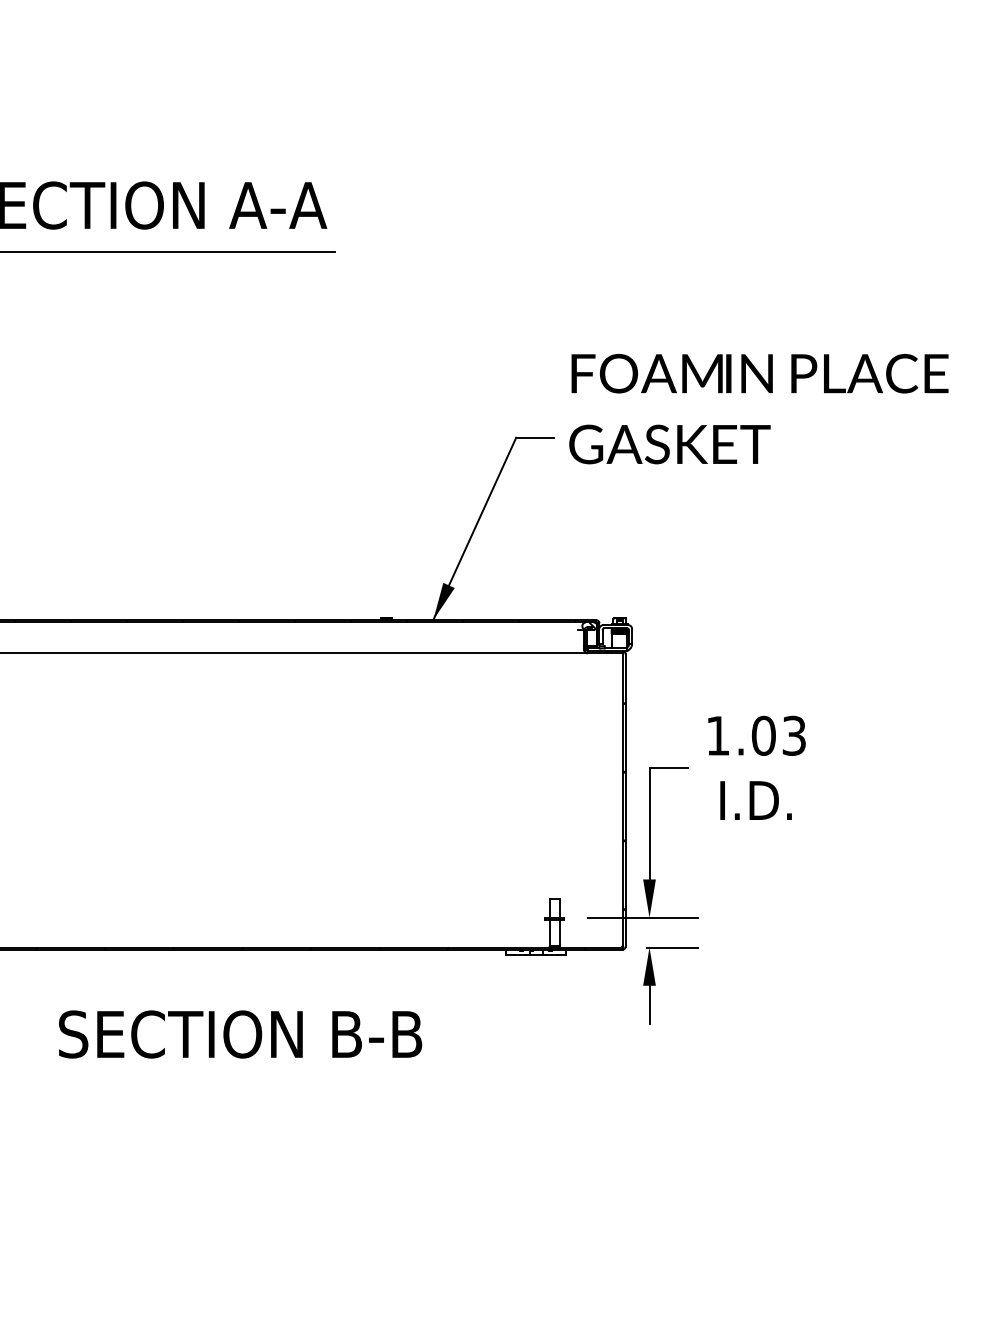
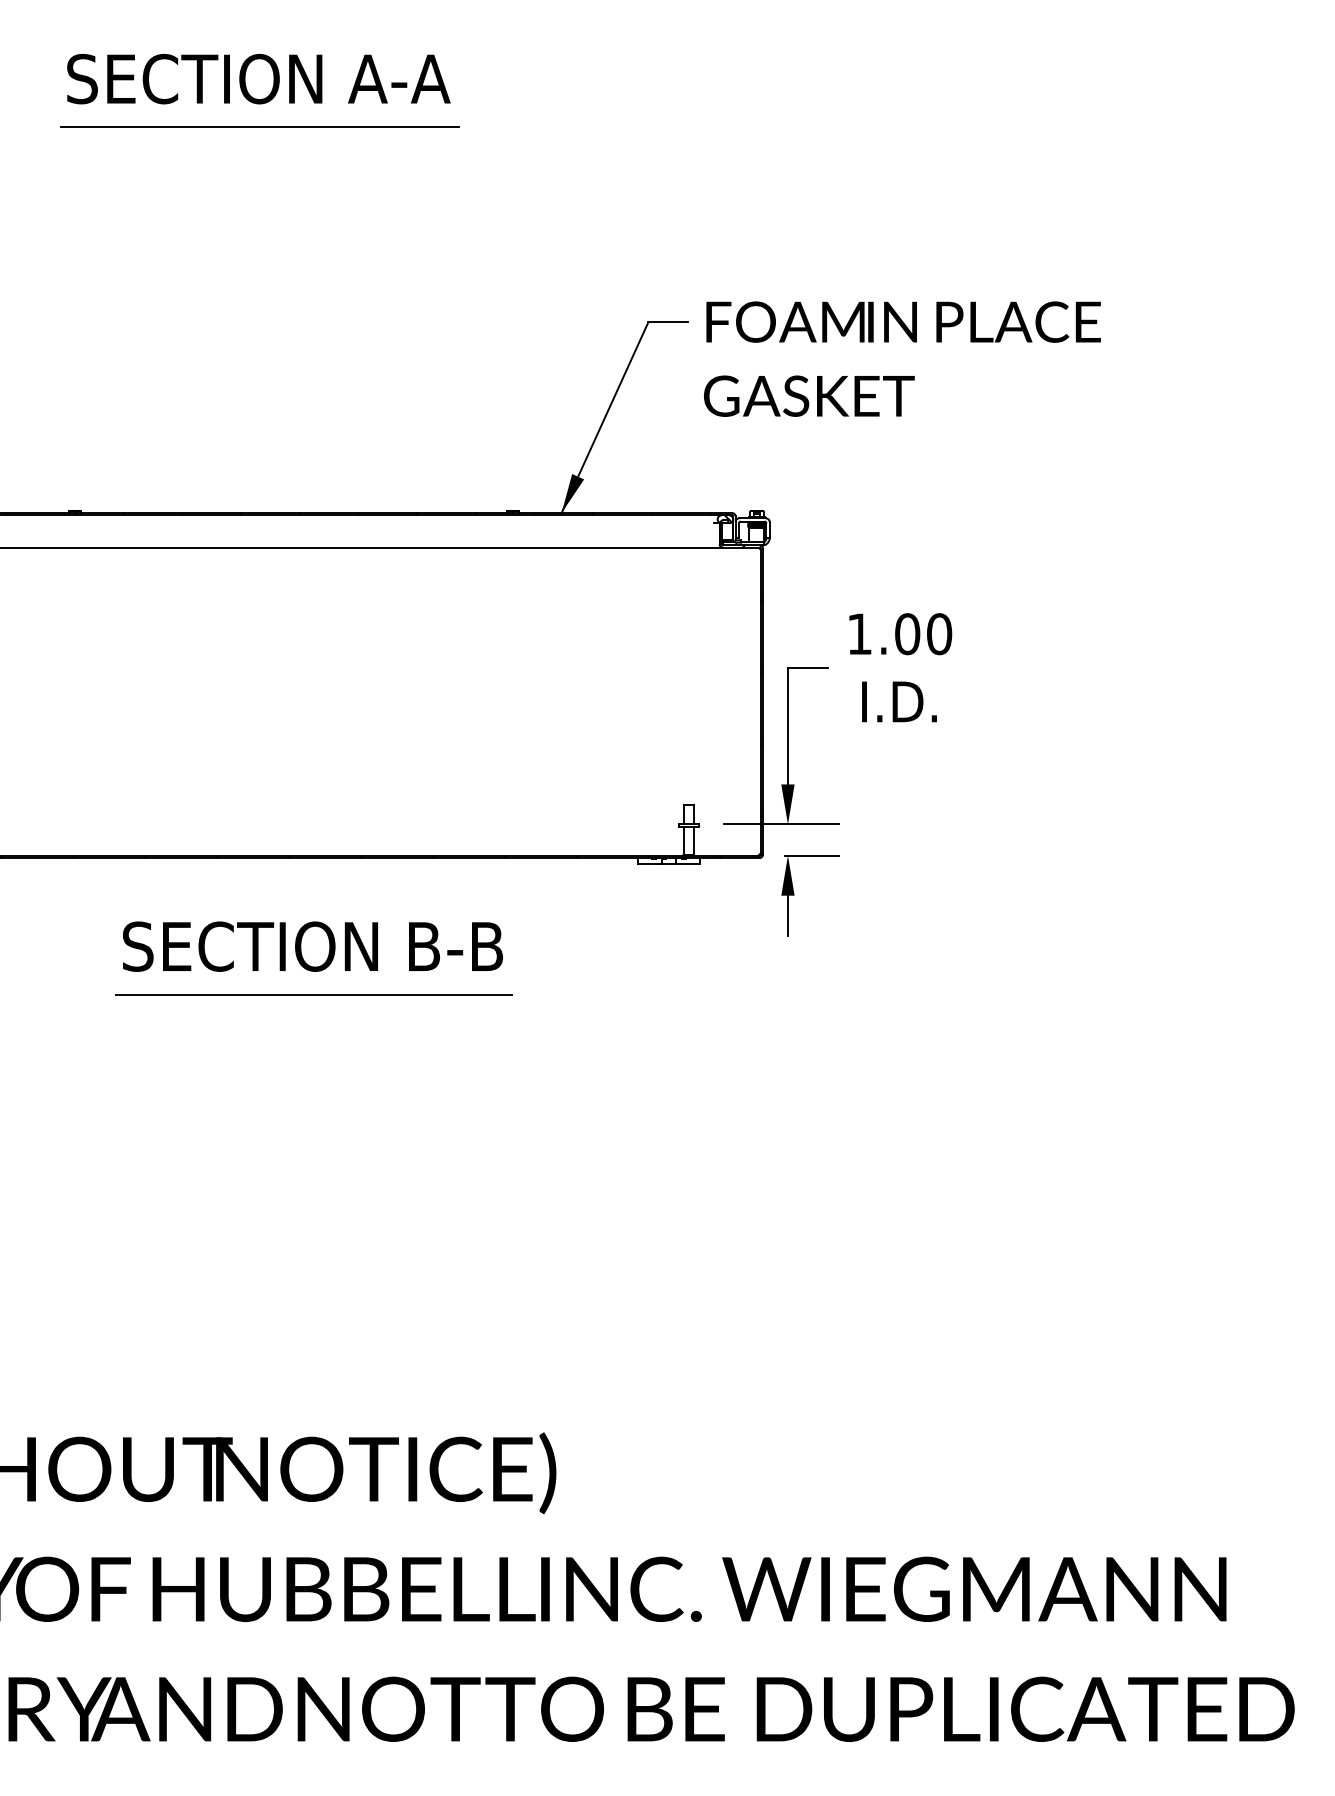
text: (758, 408) -> (902, 358), moved
text: (794, 736) -> (939, 634), 1.03 -> 1.00
text: (240, 1034) -> (312, 946), moved
line: (197, 1080) -> (314, 994), added

